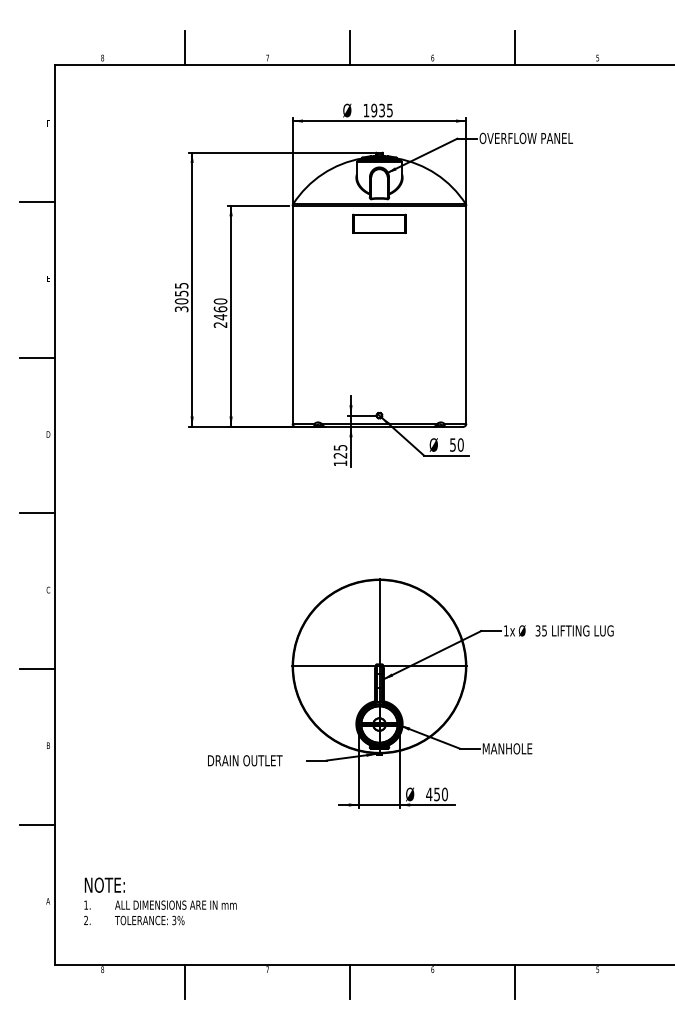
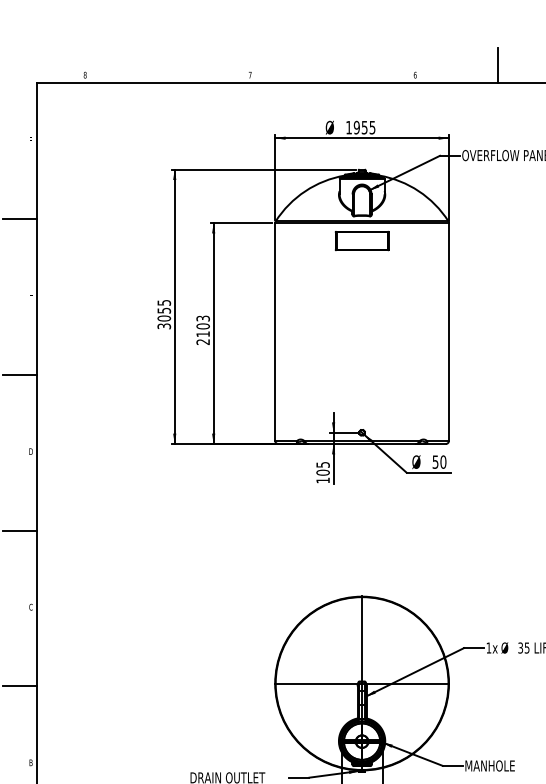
line: (185, 47) -> (168, 64), removed
line: (350, 47) -> (333, 64), removed
text: (381, 109) -> (364, 126), 1935 -> 1955
text: (220, 309) -> (203, 326), 2460 -> 2103
text: (340, 455) -> (323, 472), 125 -> 105

